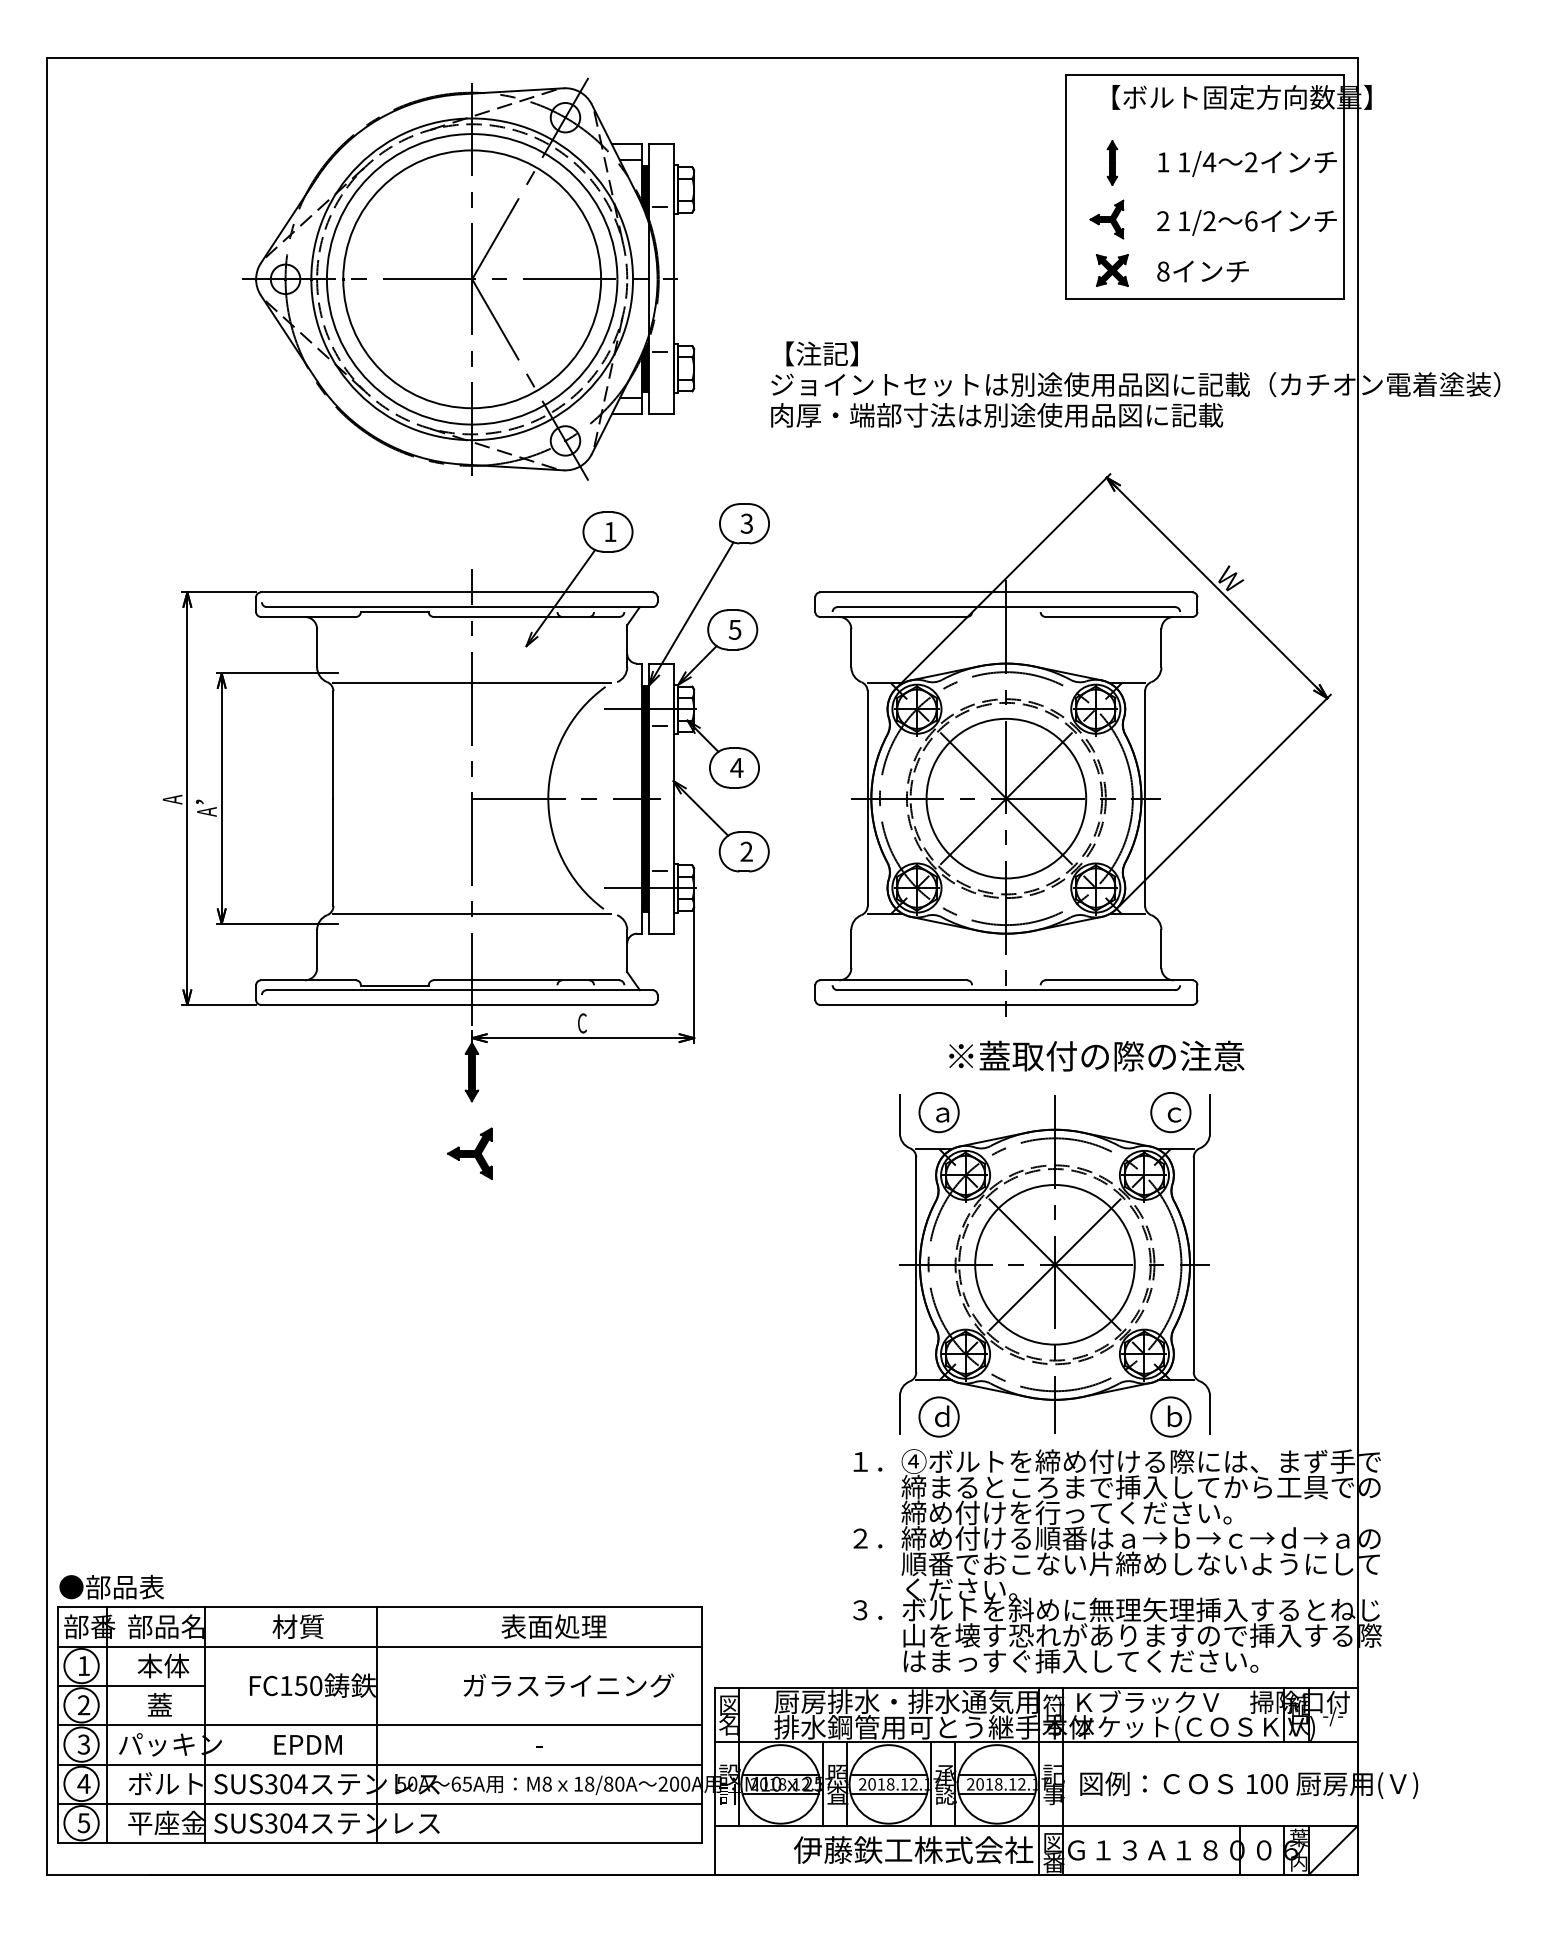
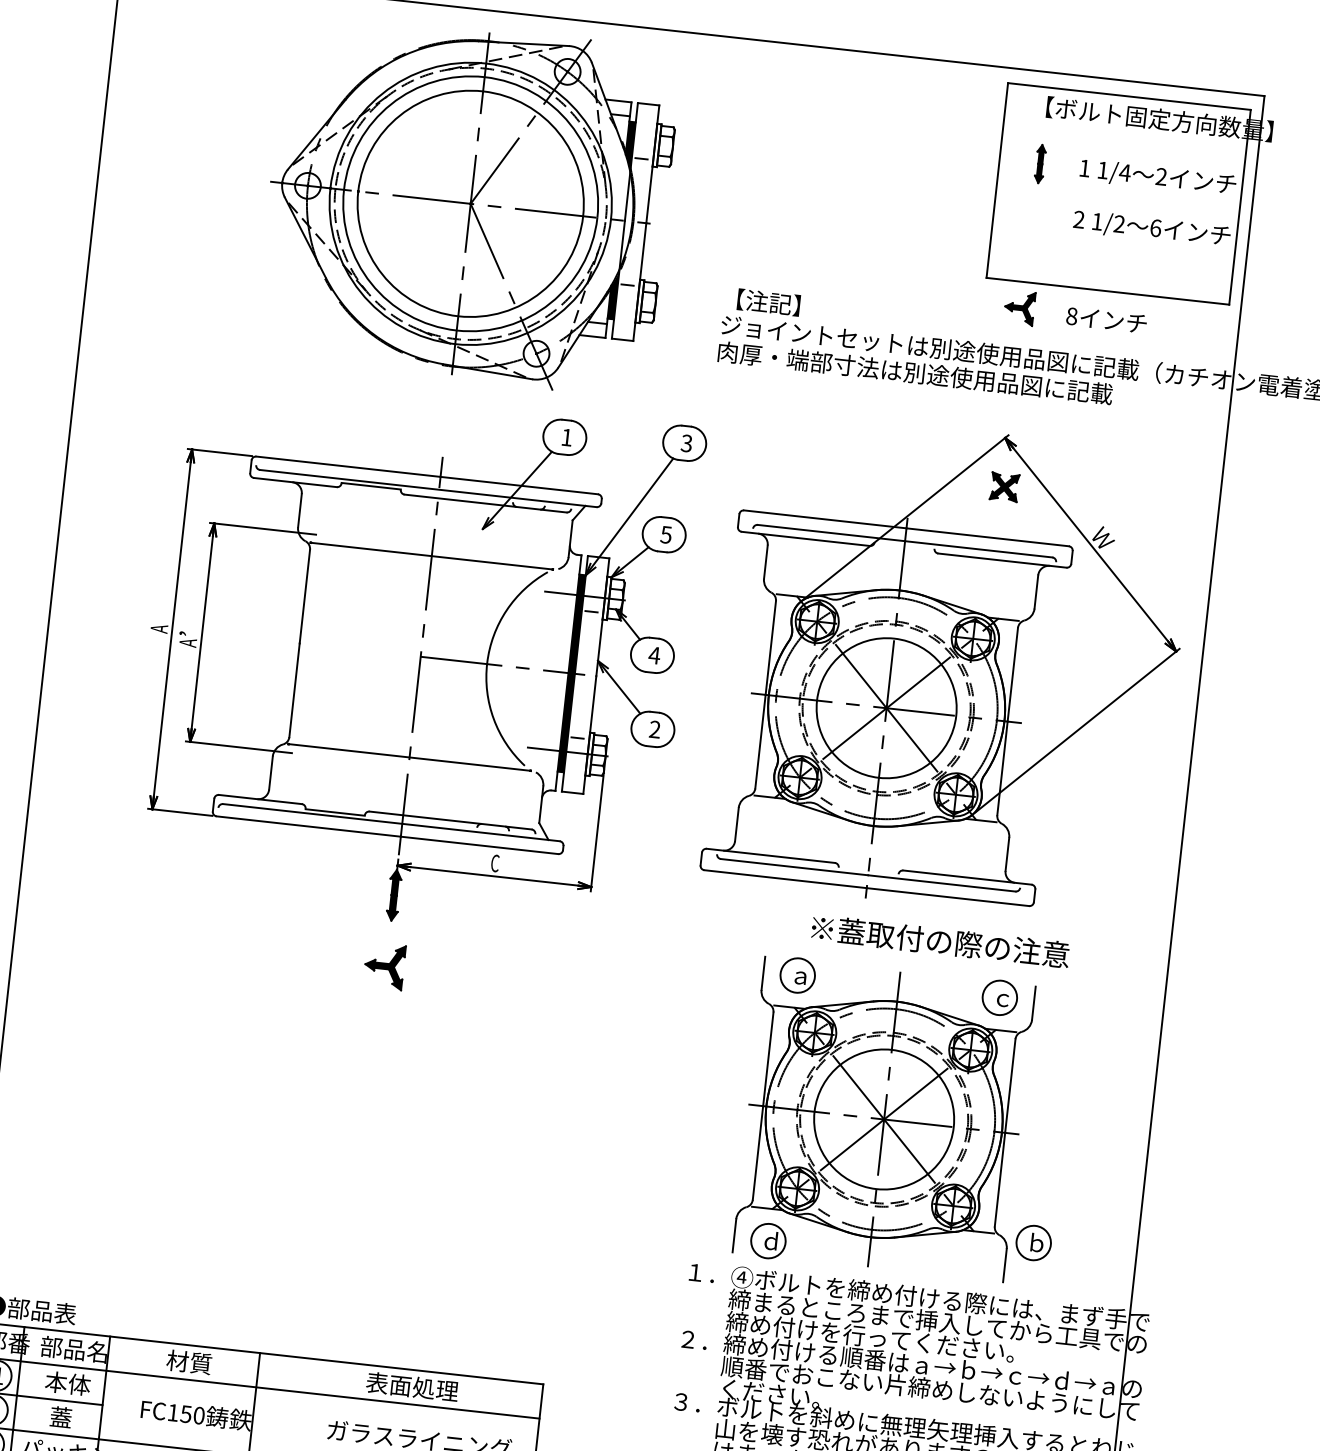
part: (1106, 219) -> (1019, 307), moved
part: (1112, 270) -> (1004, 487), moved
text: (1202, 271) -> (1106, 320), moved
part: (1170, 1416) -> (1033, 1242), moved

